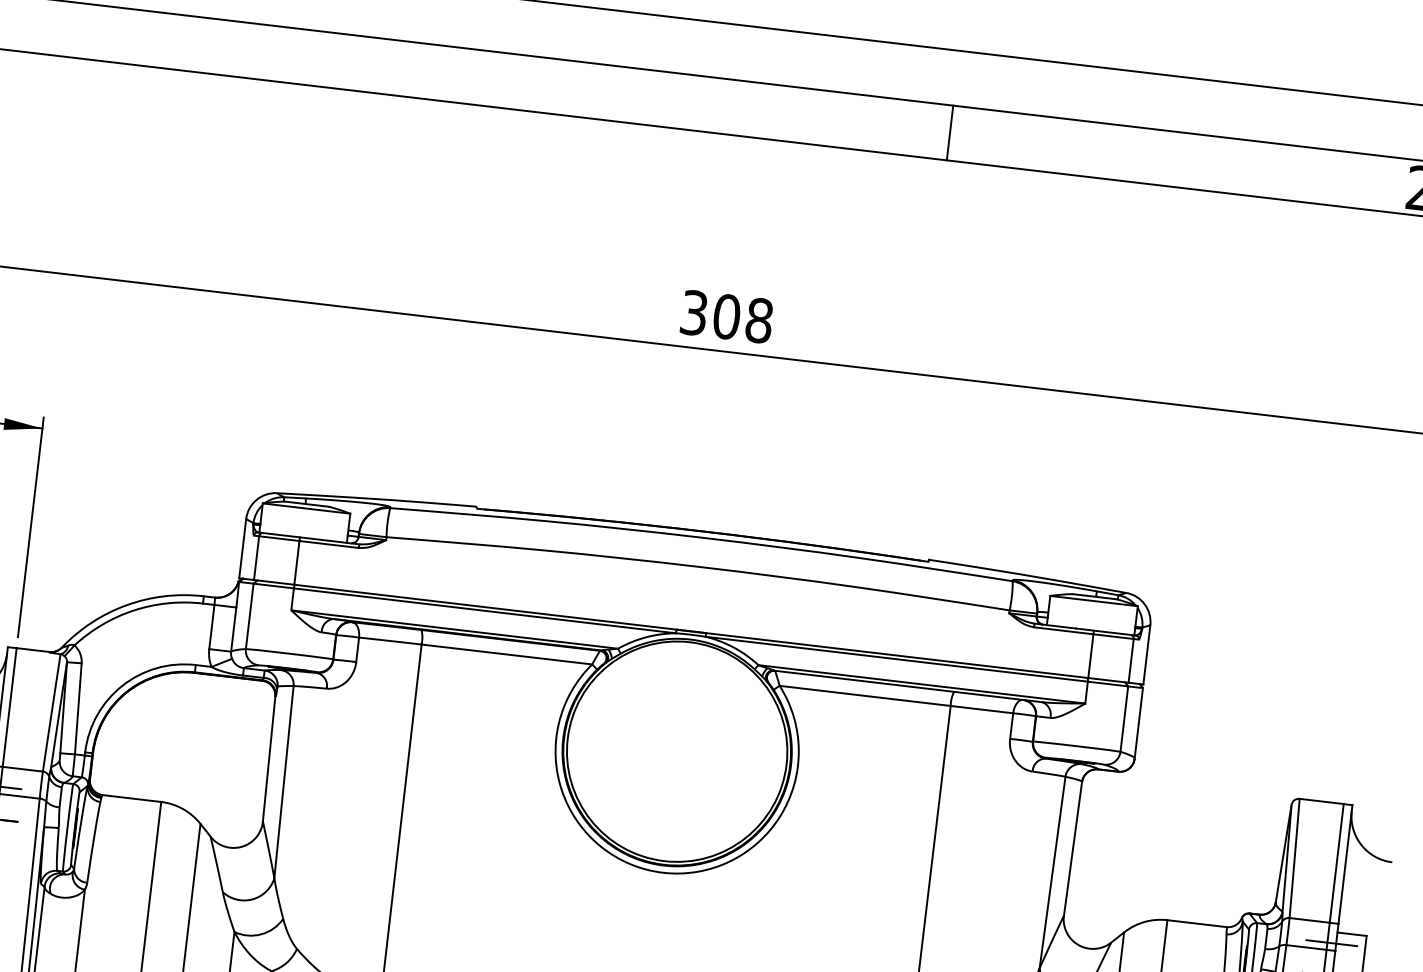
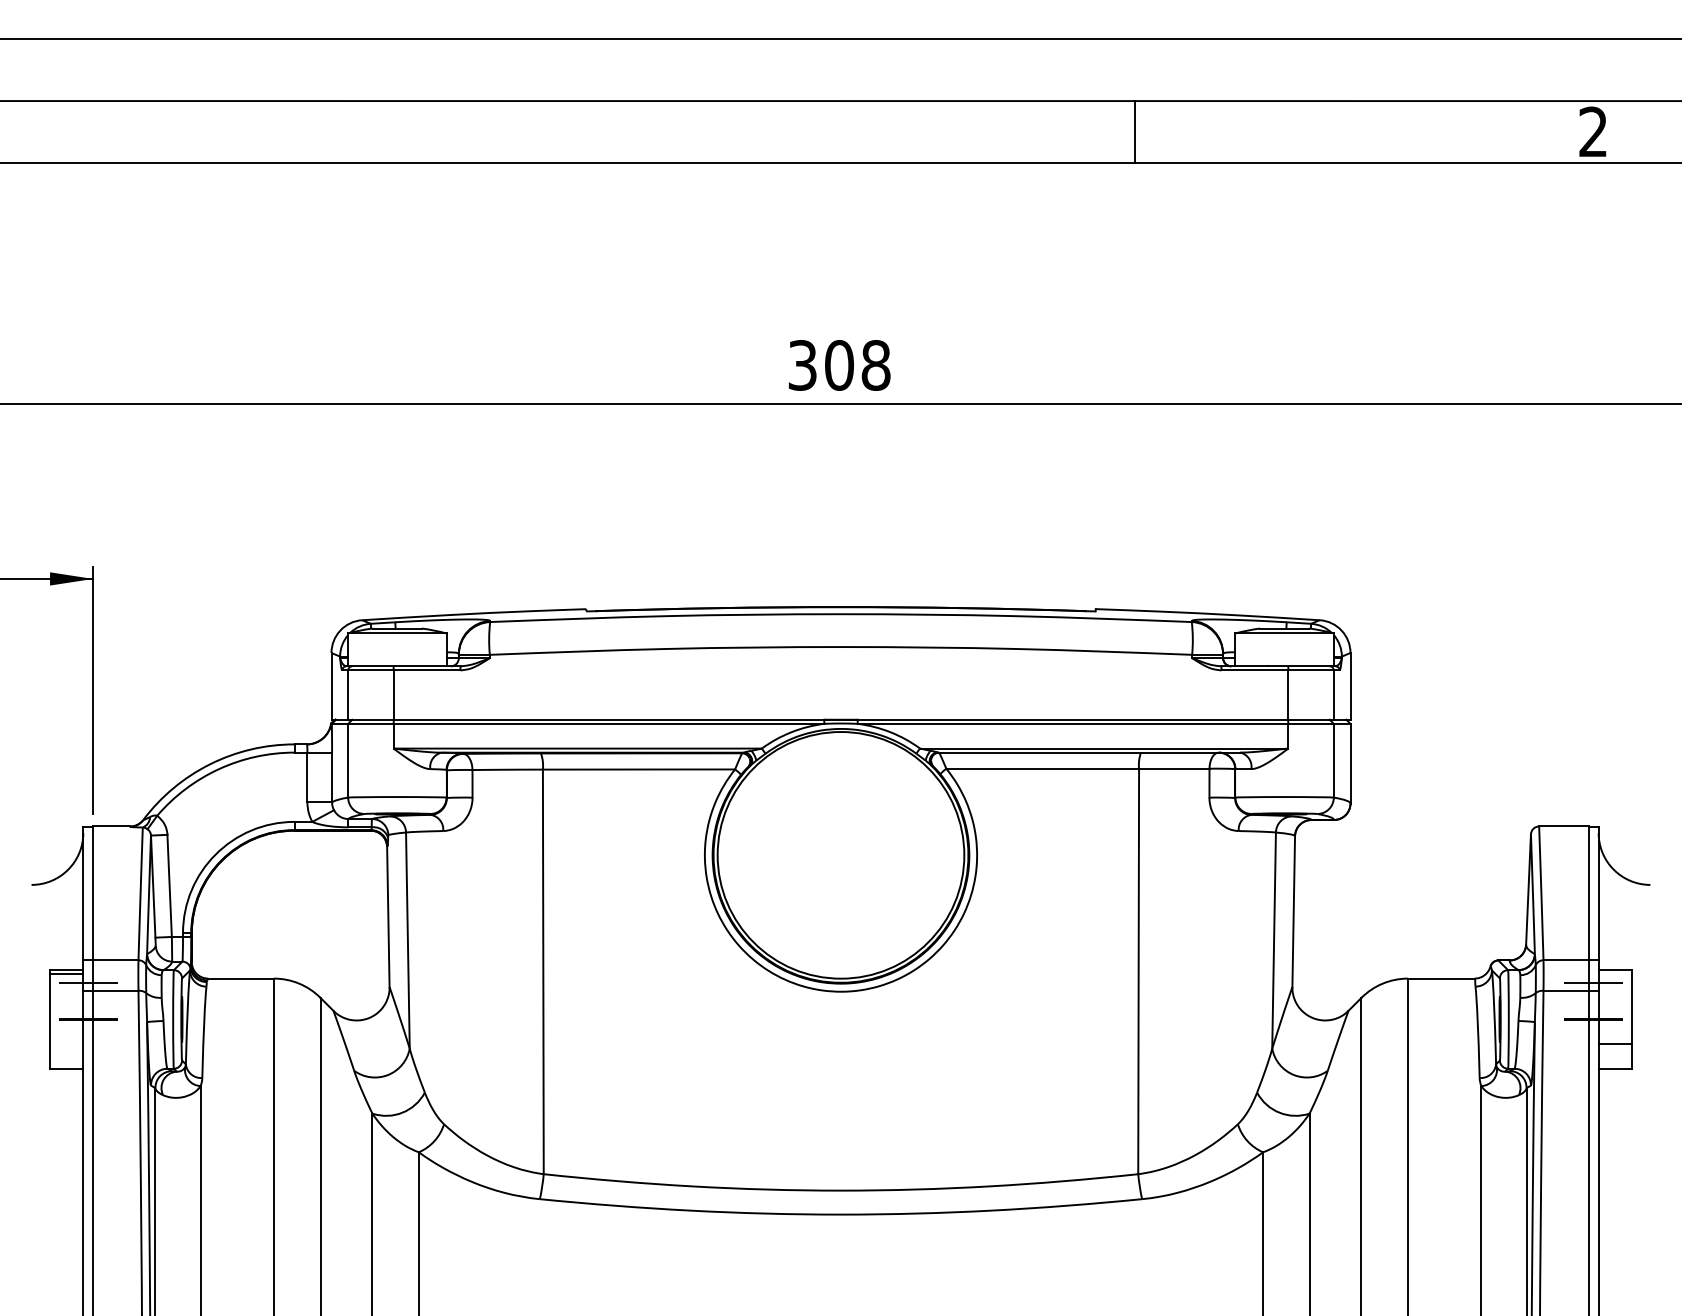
line: (950, 132) -> (1134, 131), moved

